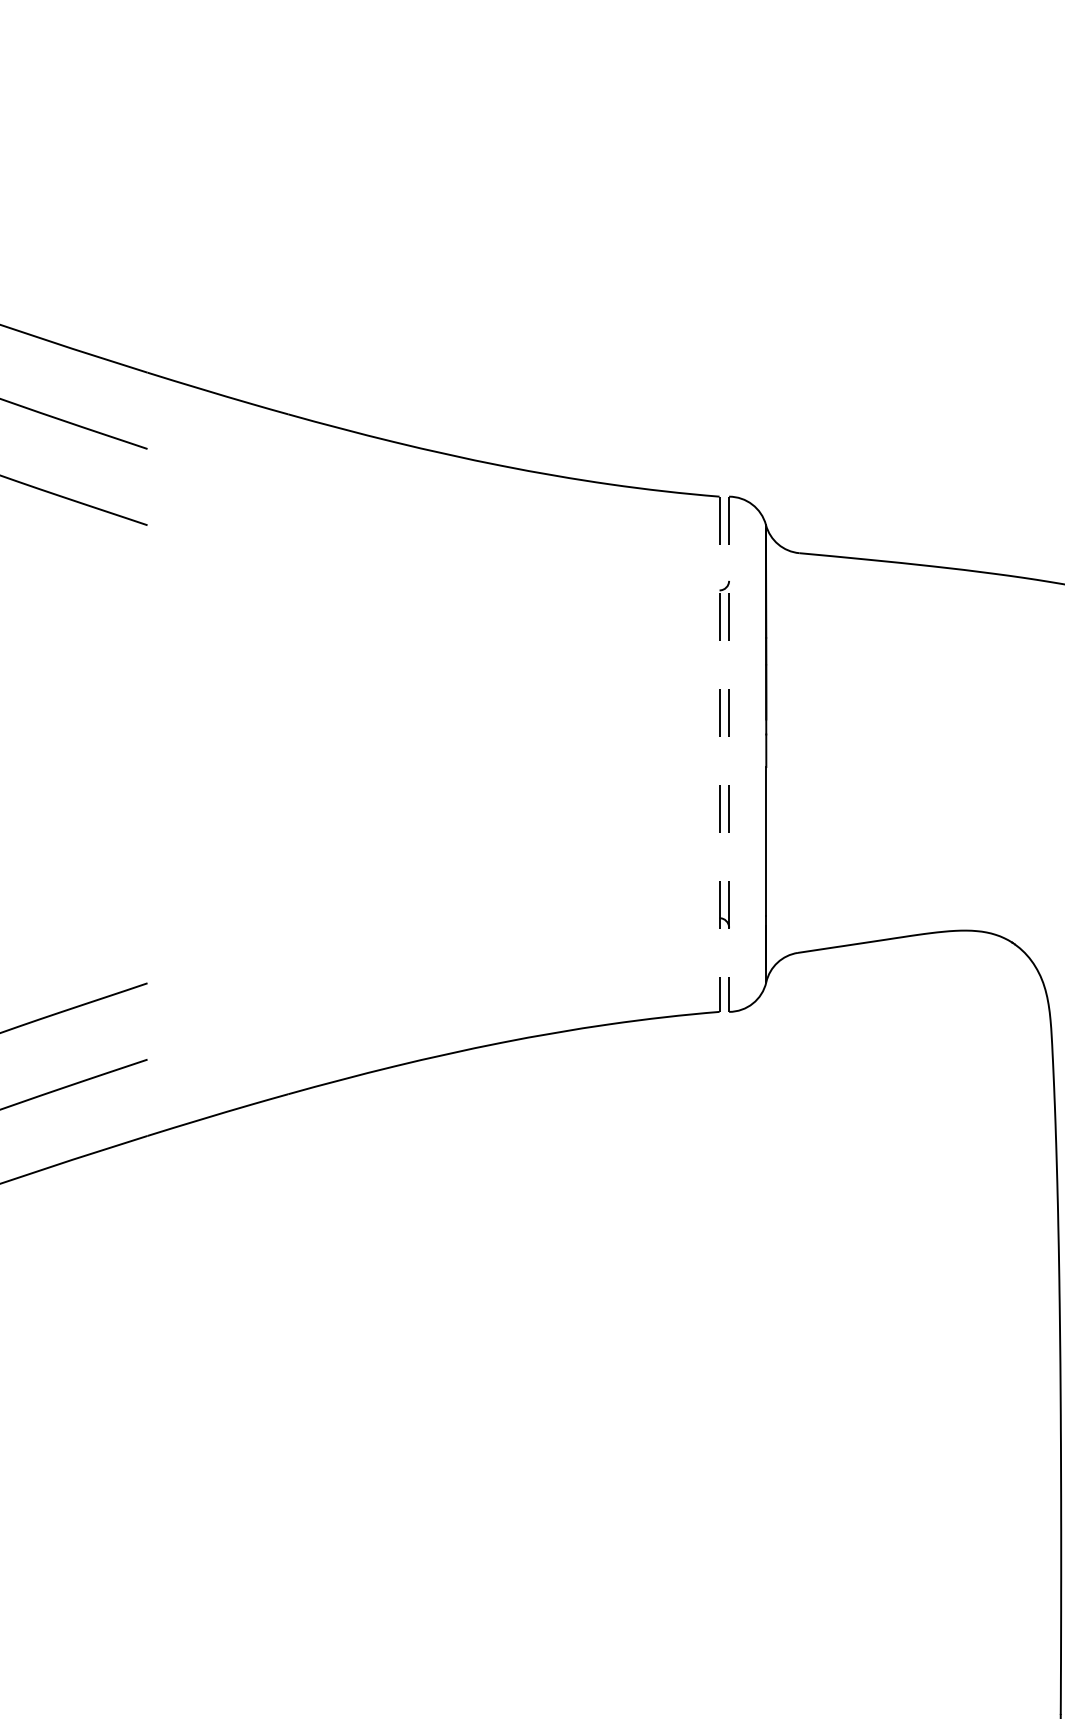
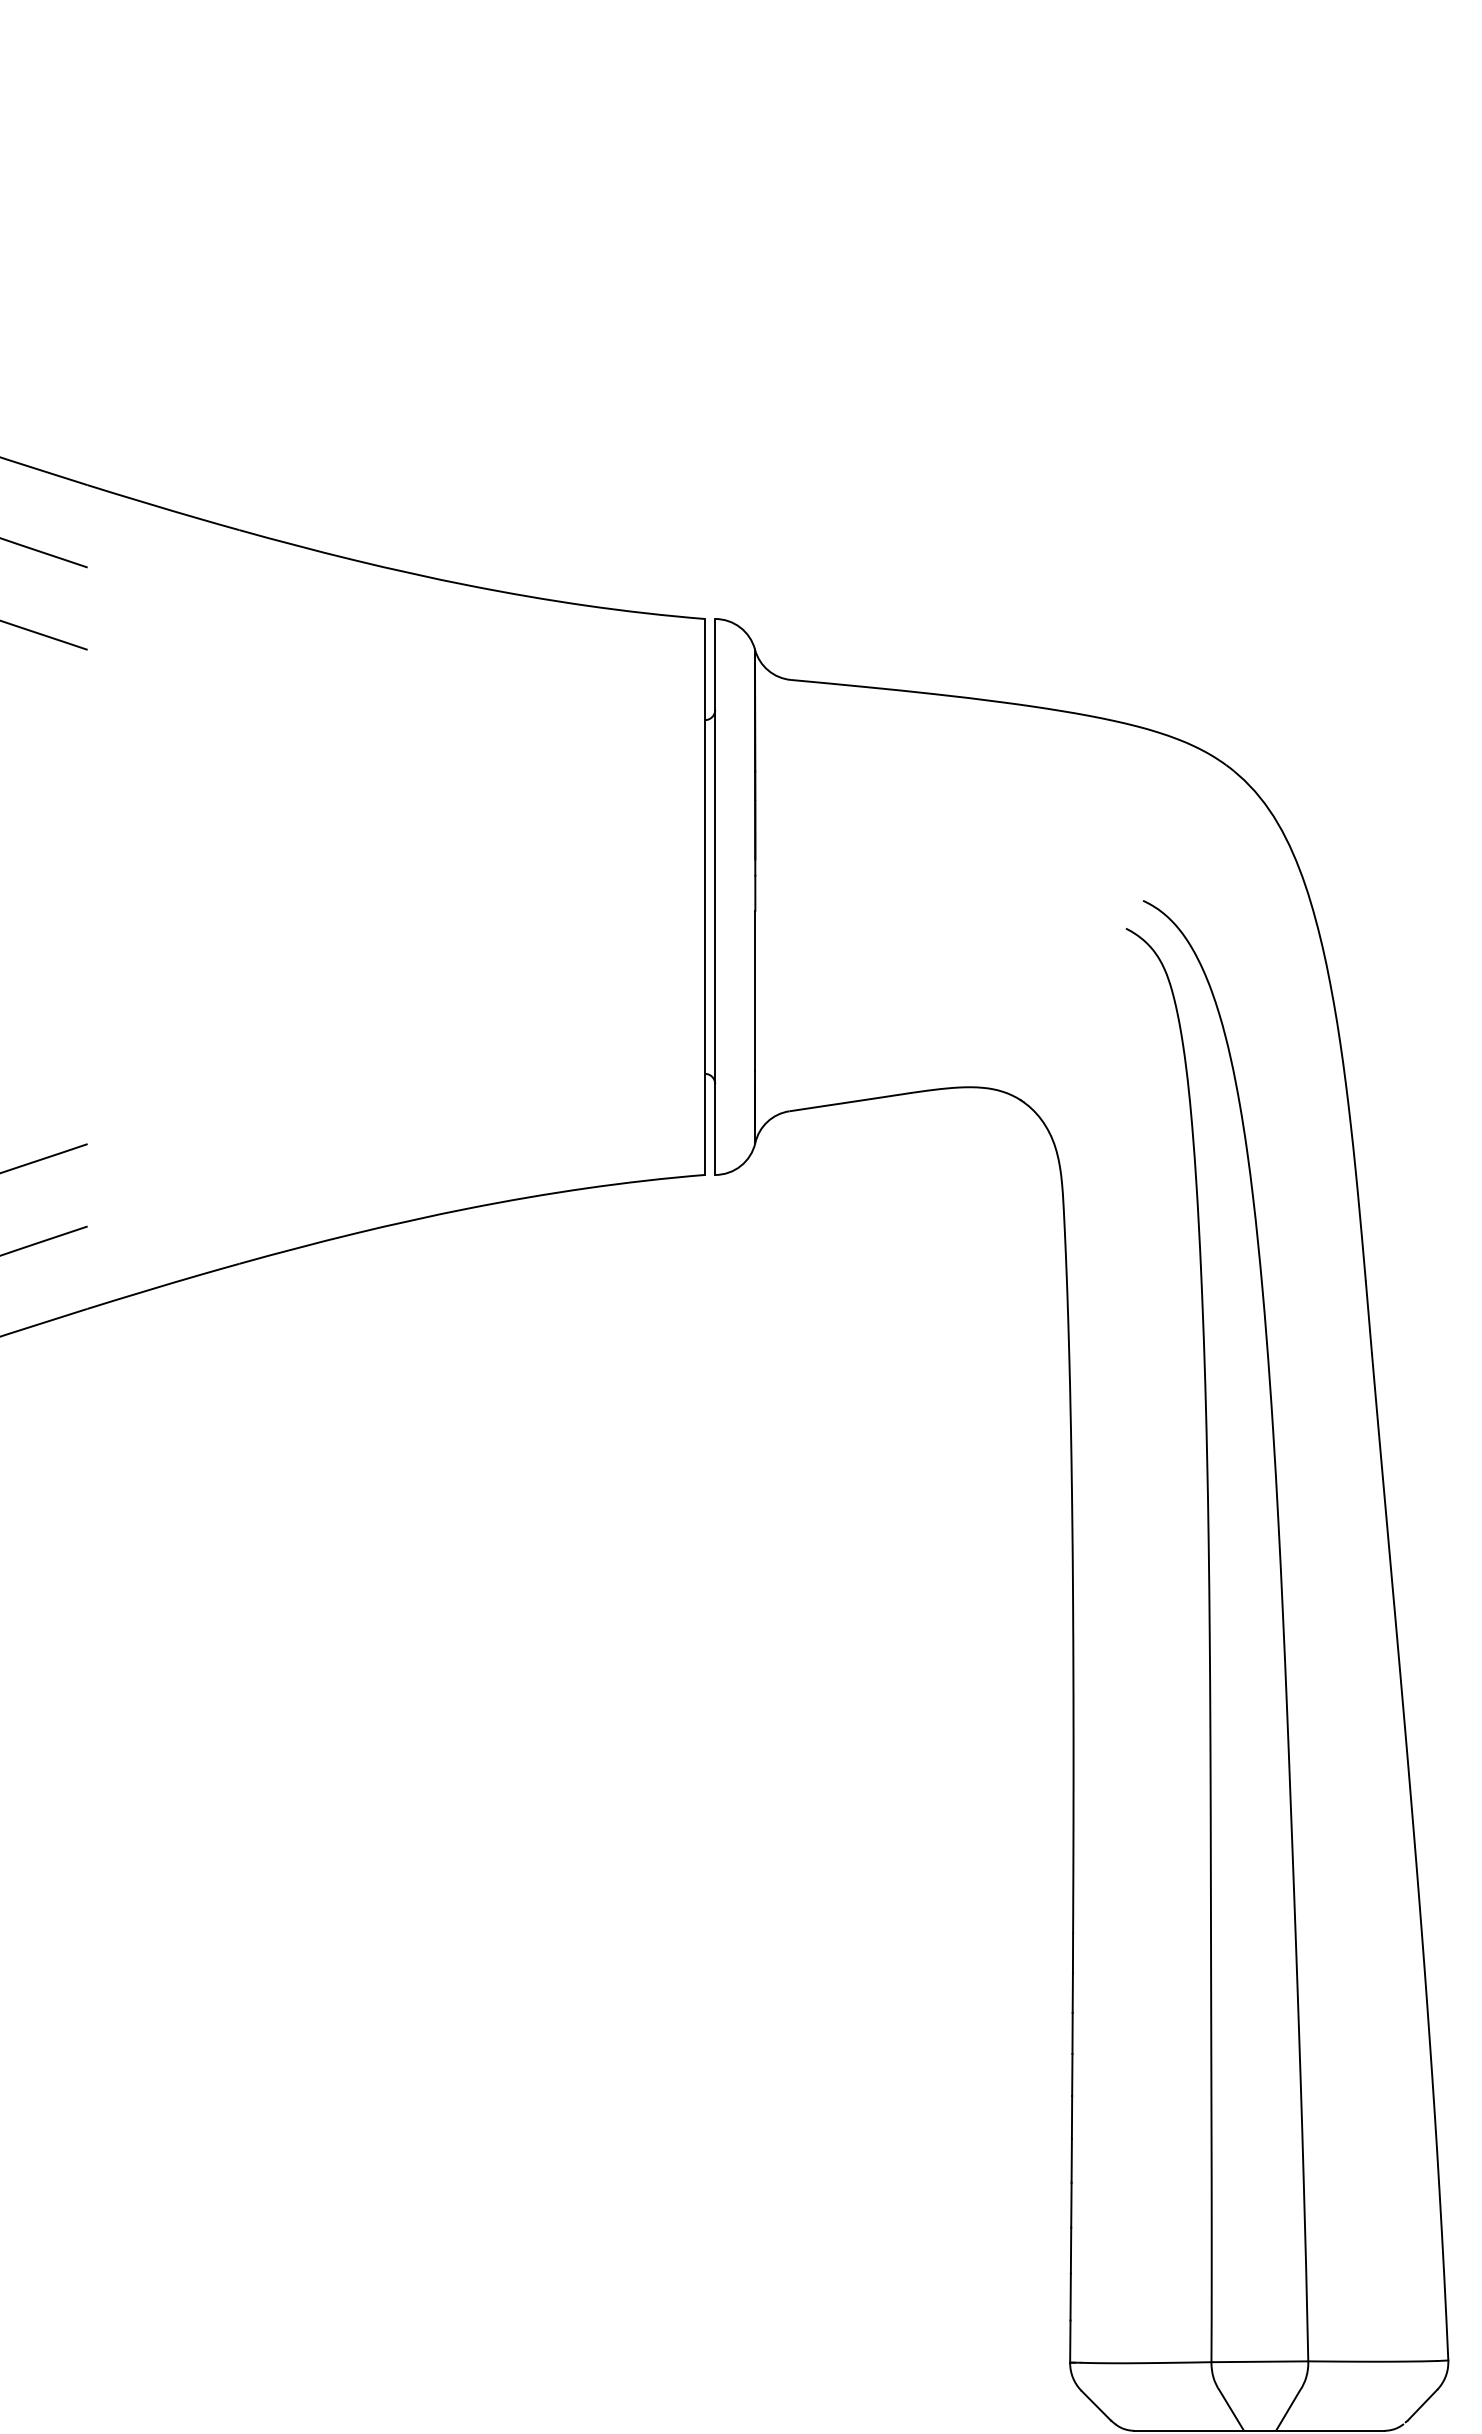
line: (719, 753) -> (704, 896), dashed -> solid
line: (729, 753) -> (715, 896), dashed -> solid

